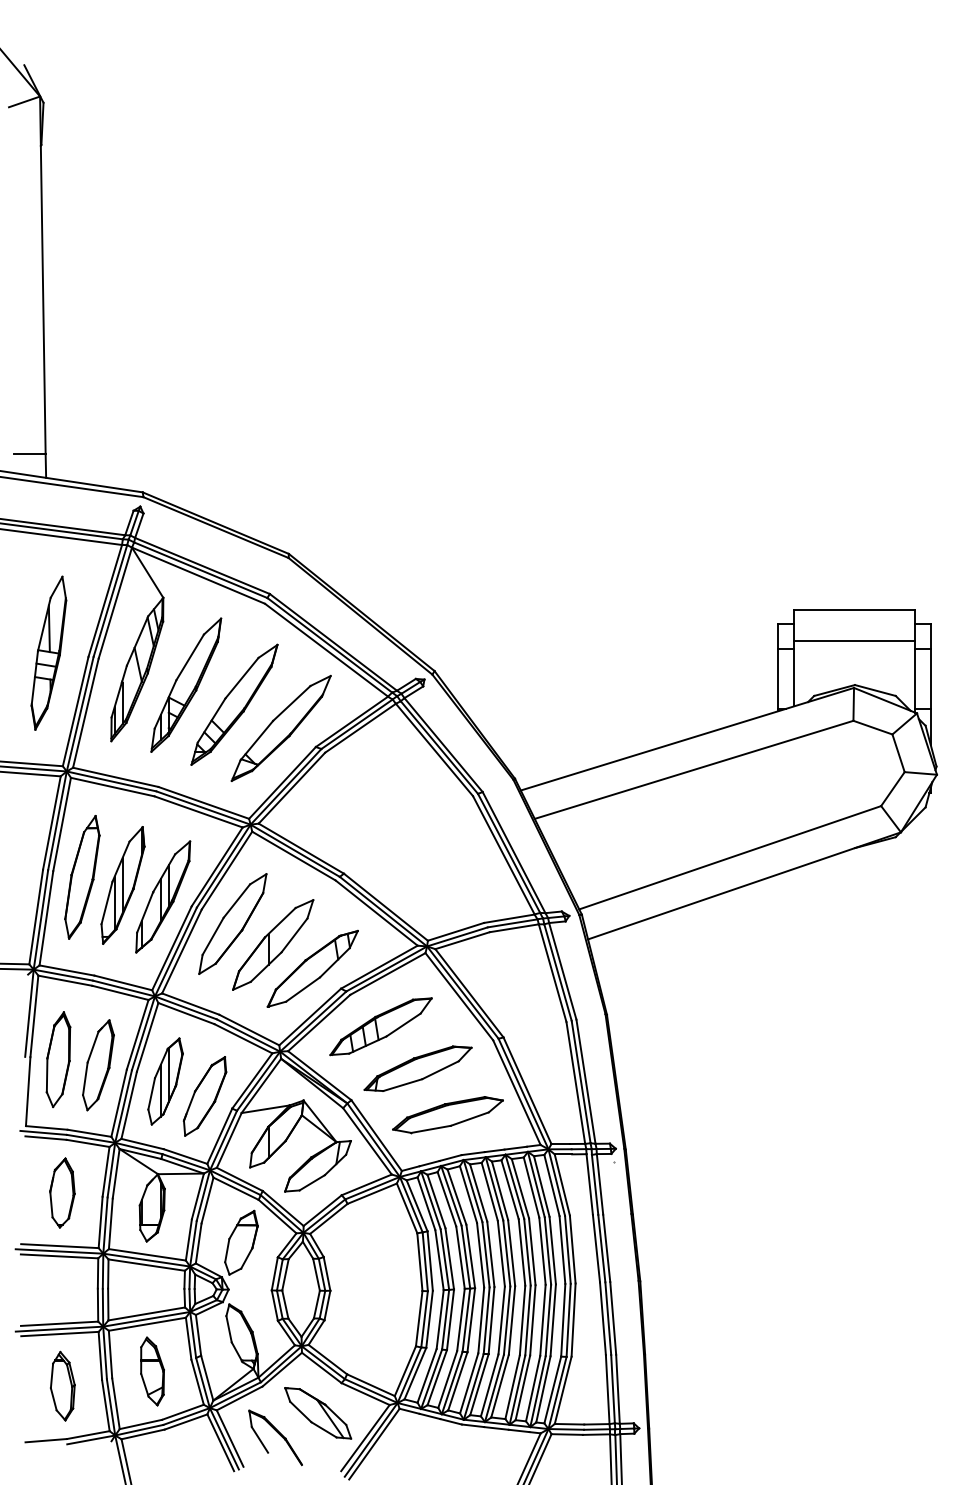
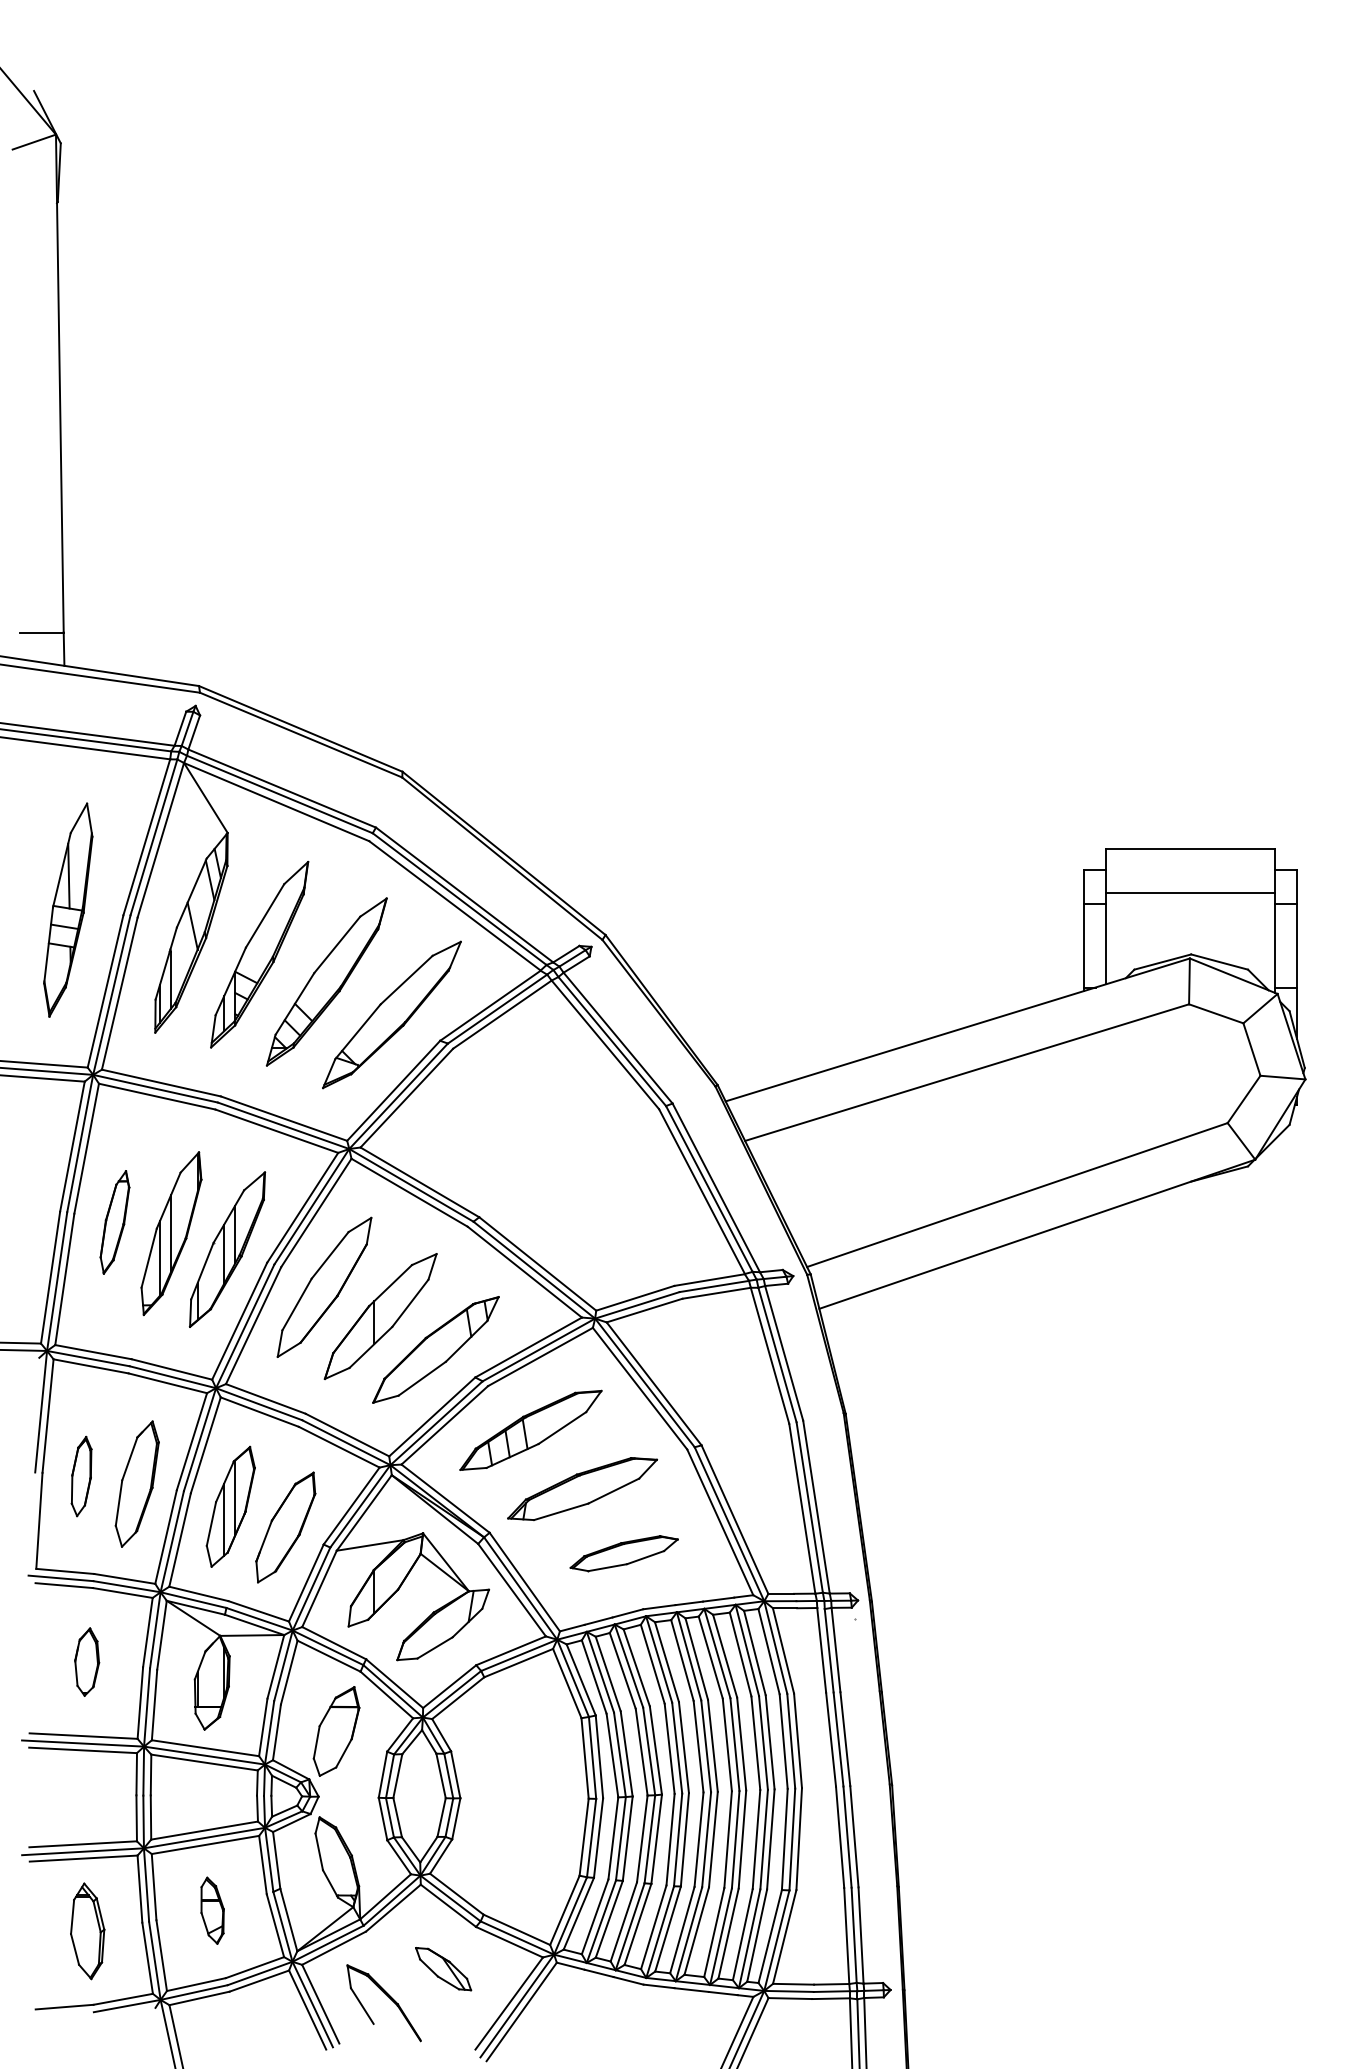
part: (82, 877) -> (115, 1222), size x0.6
part: (58, 1059) -> (81, 1476), size x0.6
part: (447, 1115) -> (623, 1554), size x0.7
part: (62, 1192) -> (87, 1661), size x0.7
part: (152, 1371) -> (212, 1910), size x0.7
part: (318, 1413) -> (443, 1969), size x0.6

